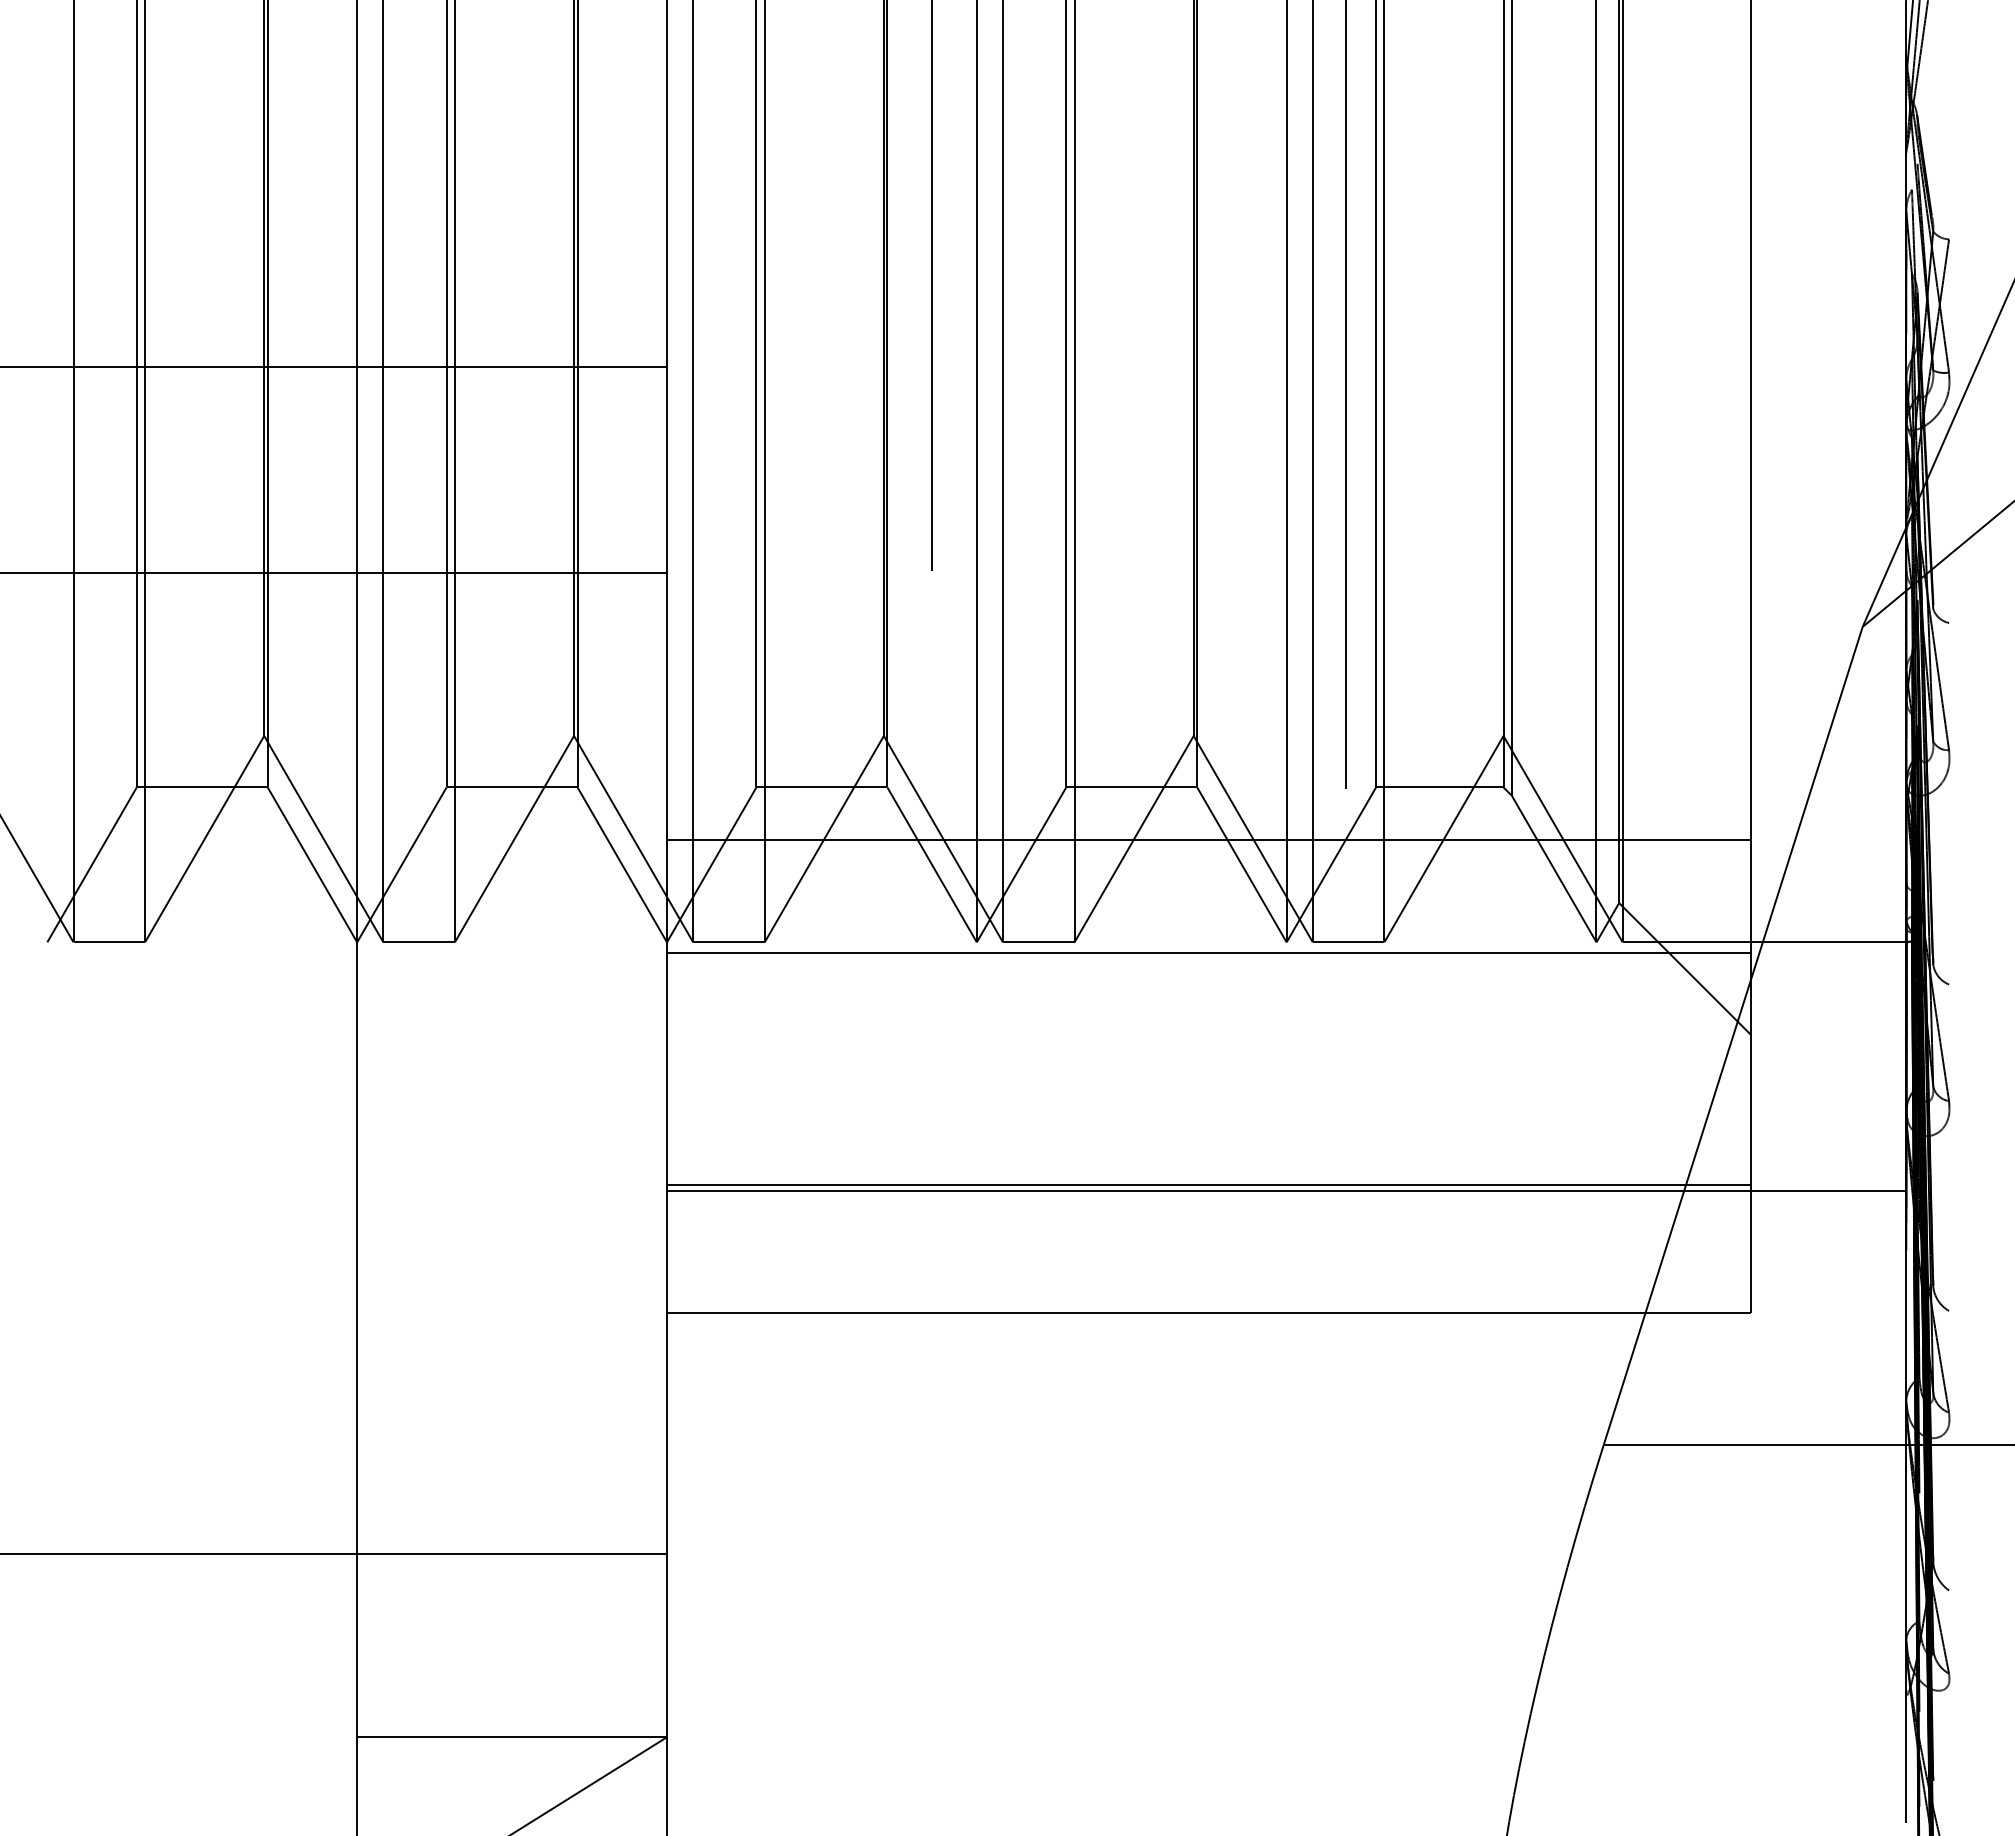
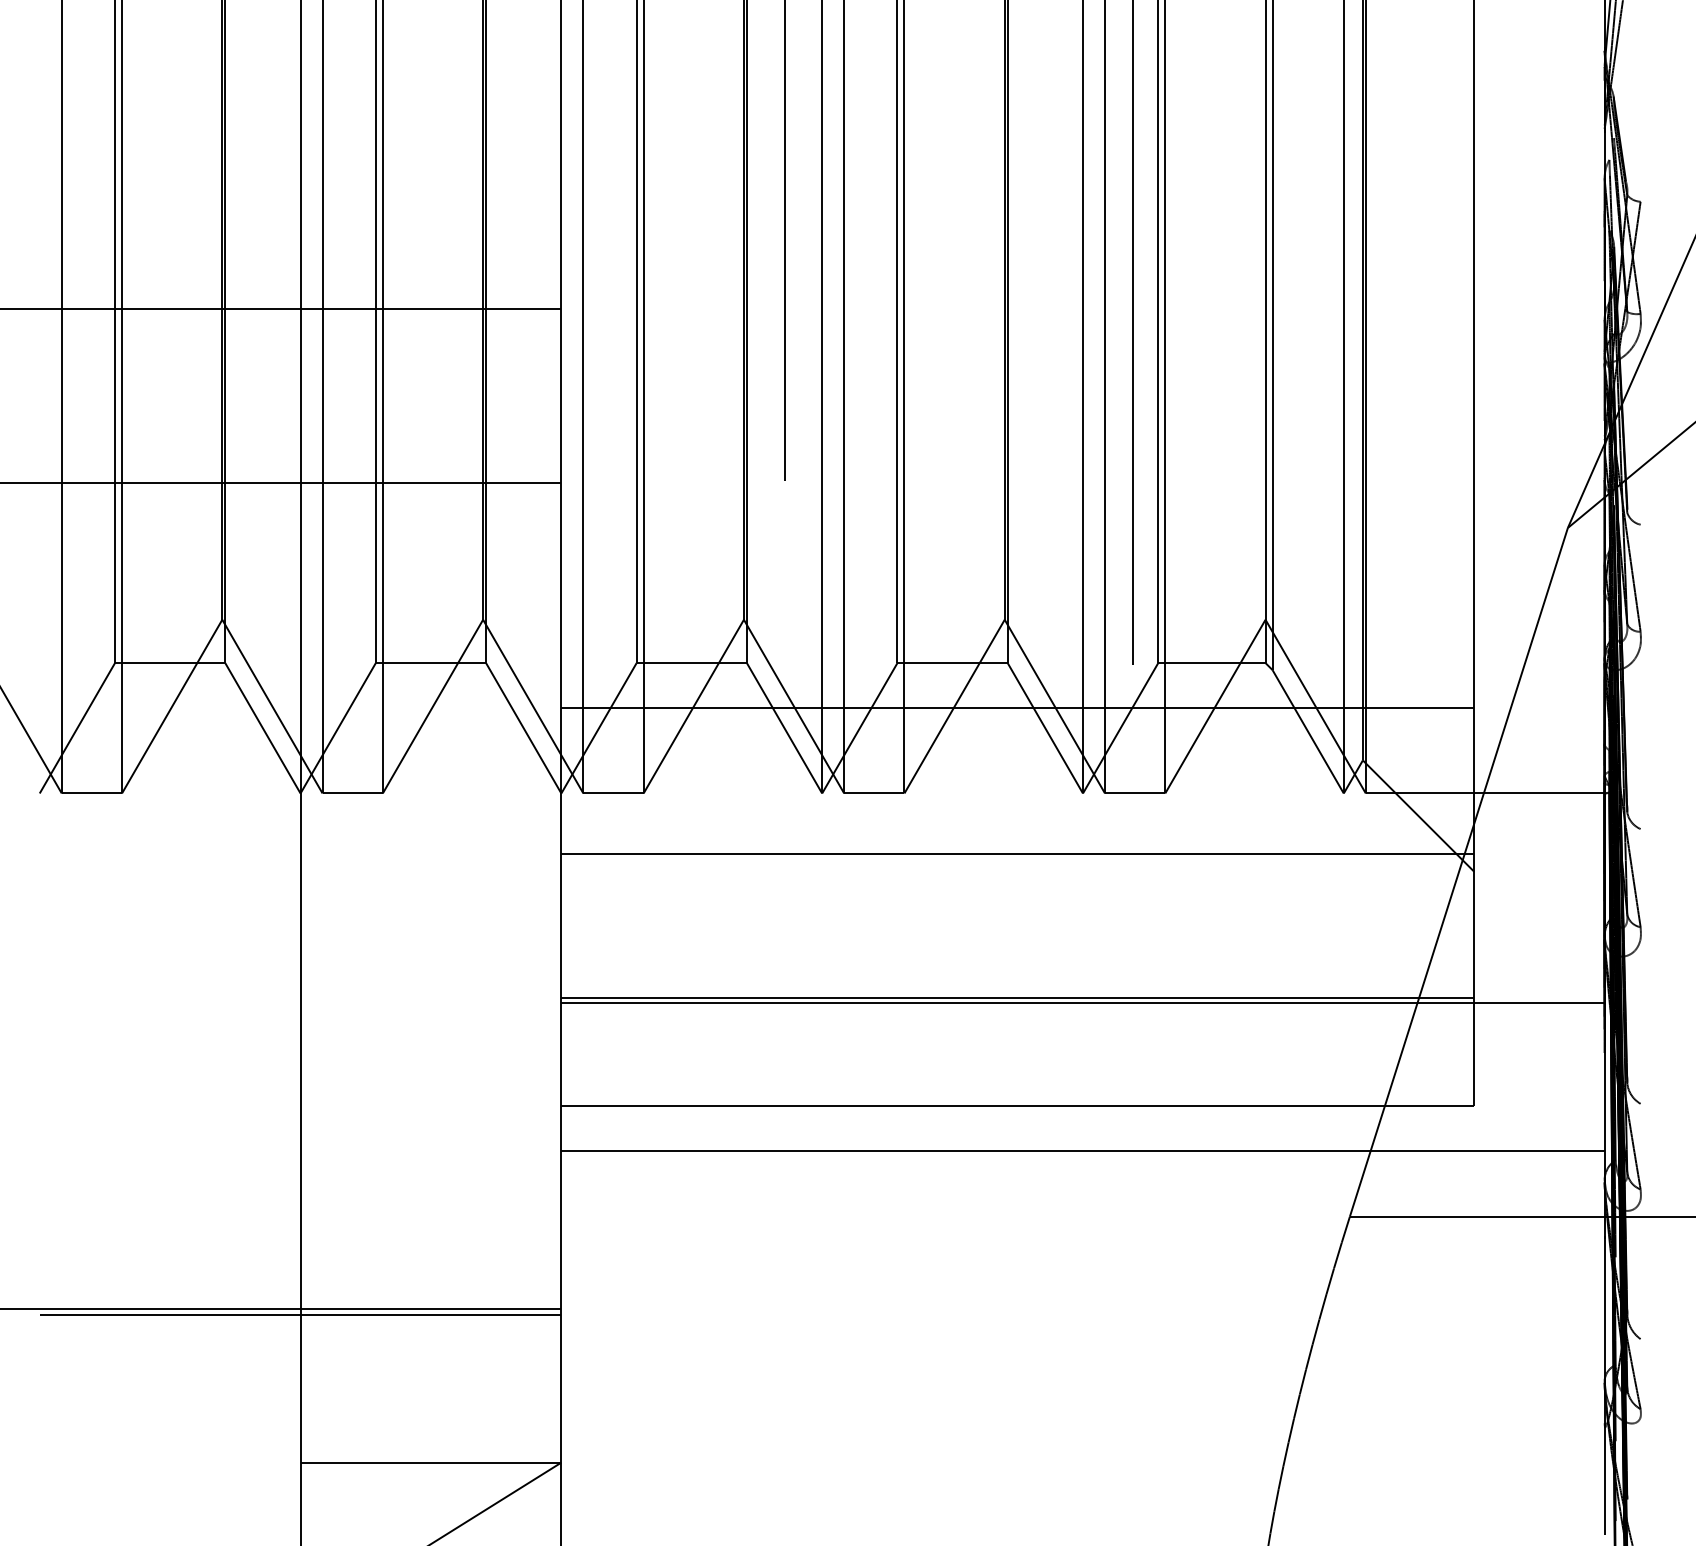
line: (1209, 952) -> (1018, 853), moved
line: (1286, 1366) -> (1082, 1150), added
line: (357, 1561) -> (300, 1314), added

